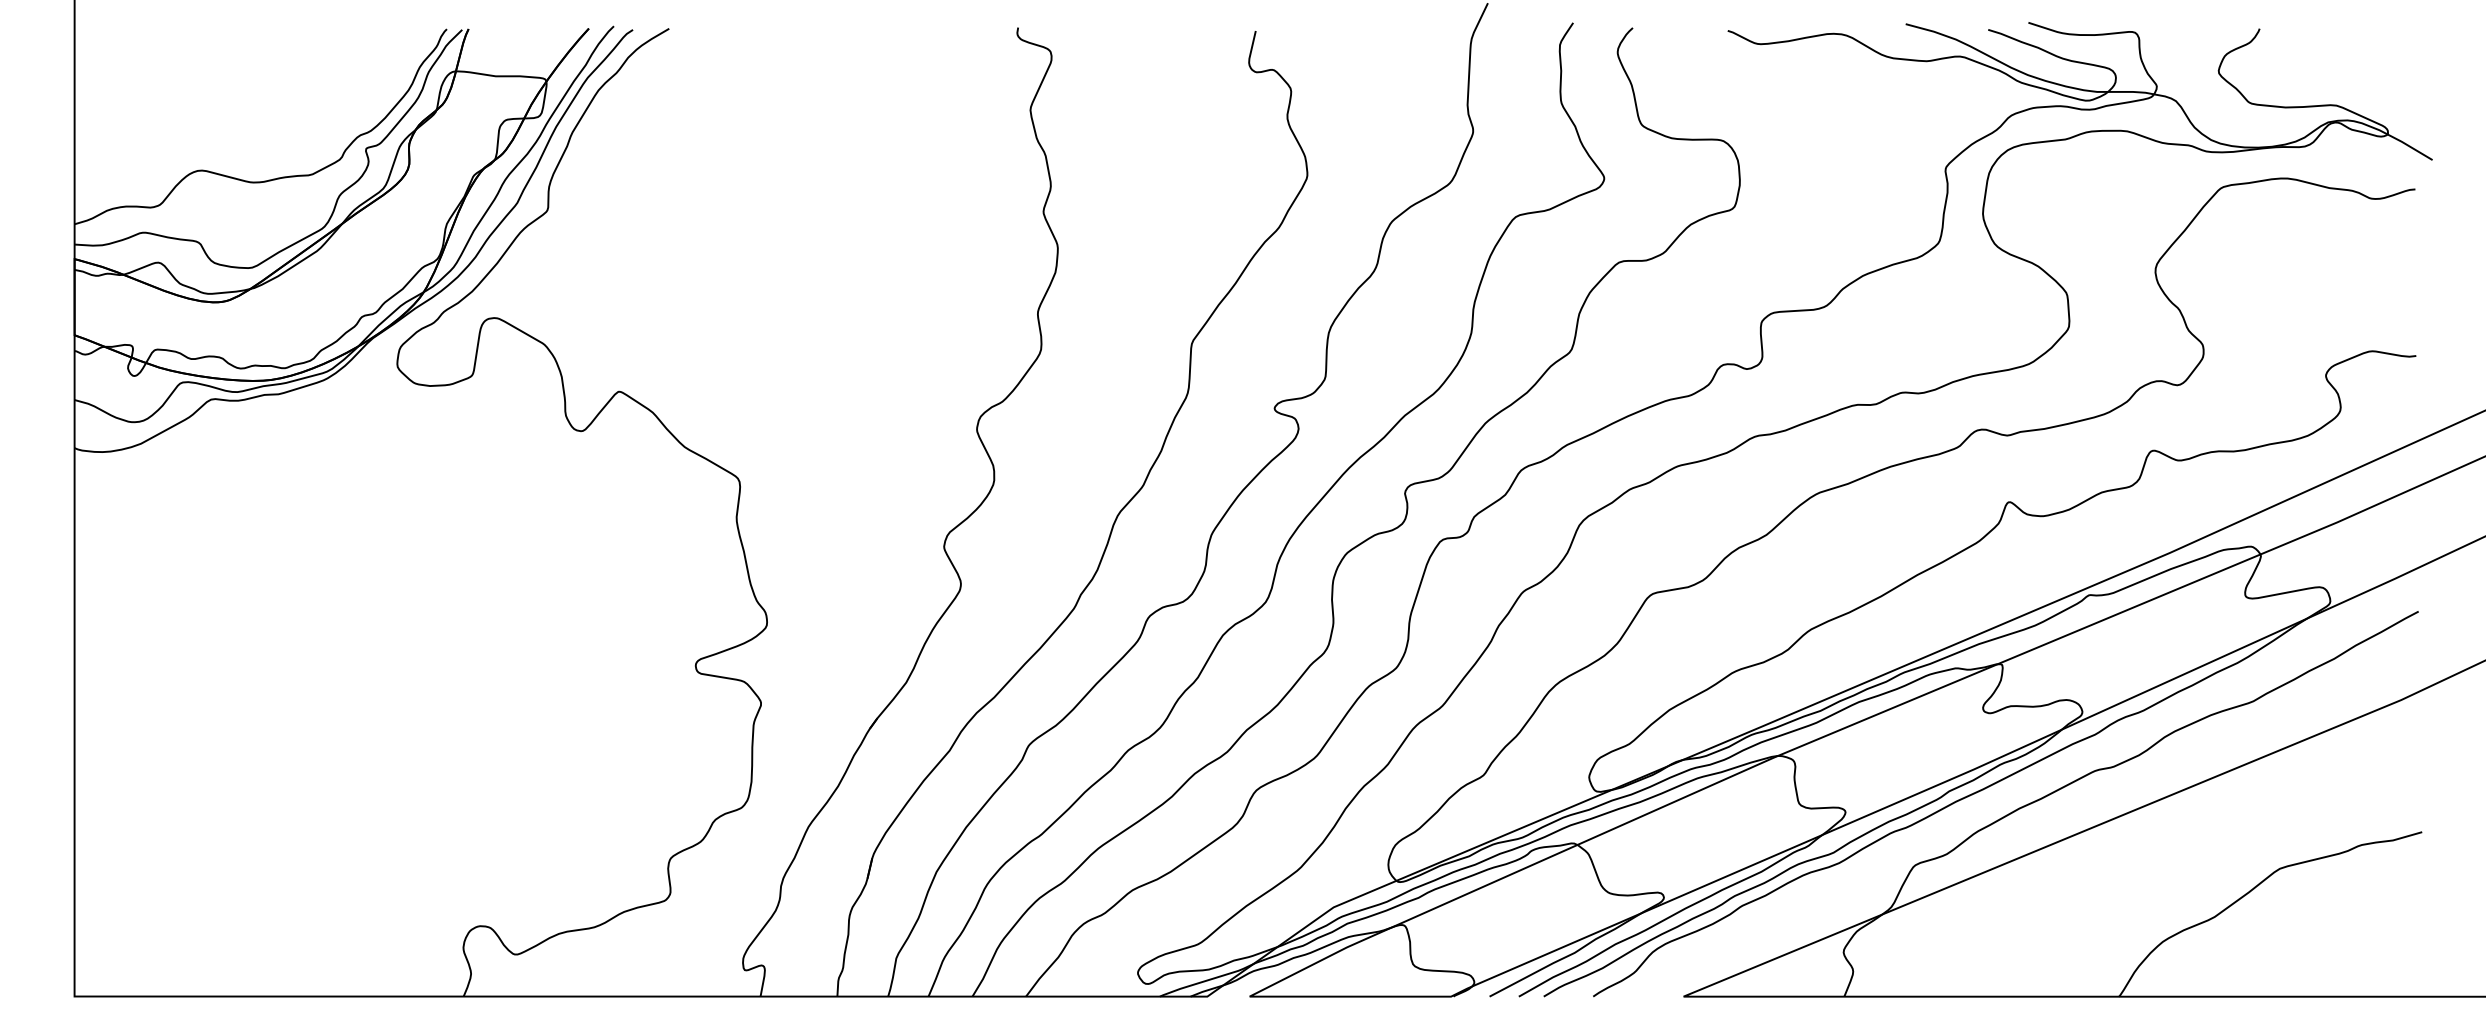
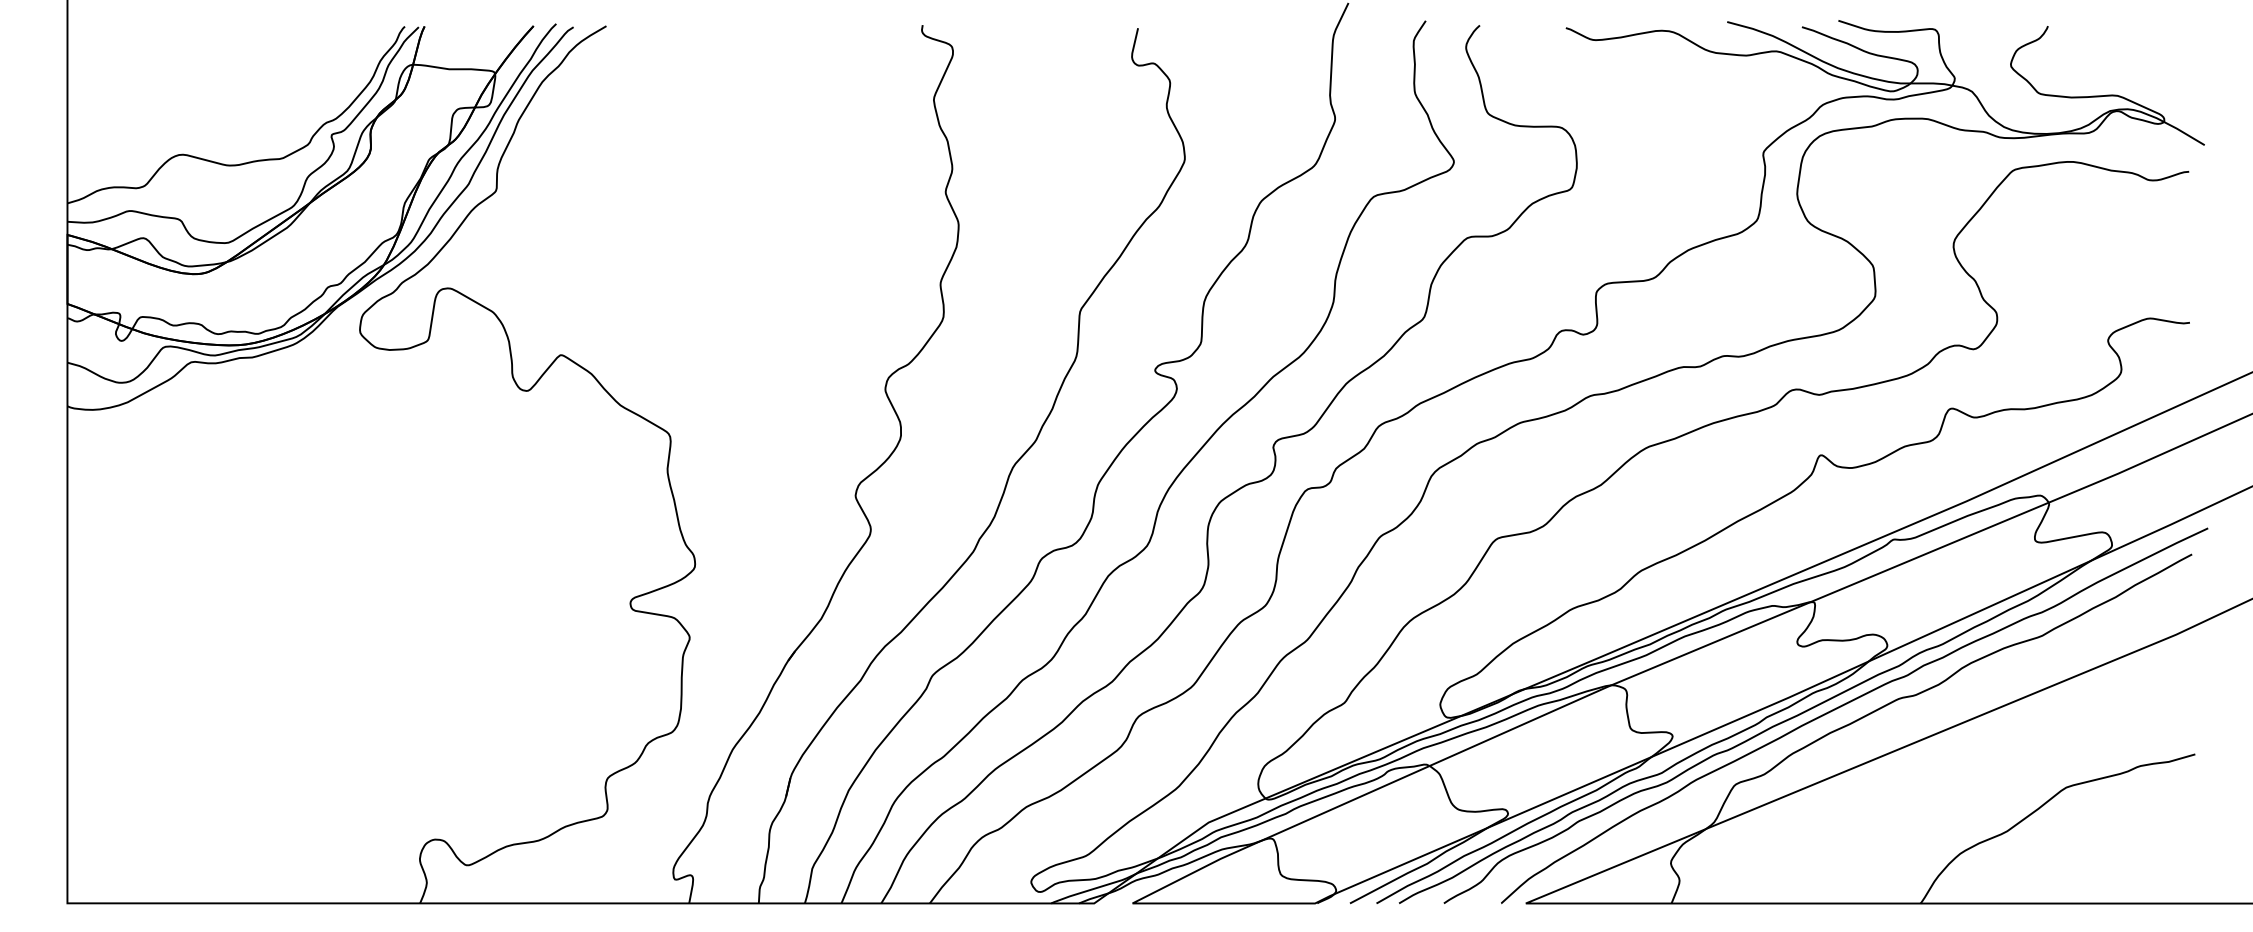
curve: (2040, 775) -> (1849, 703), added

